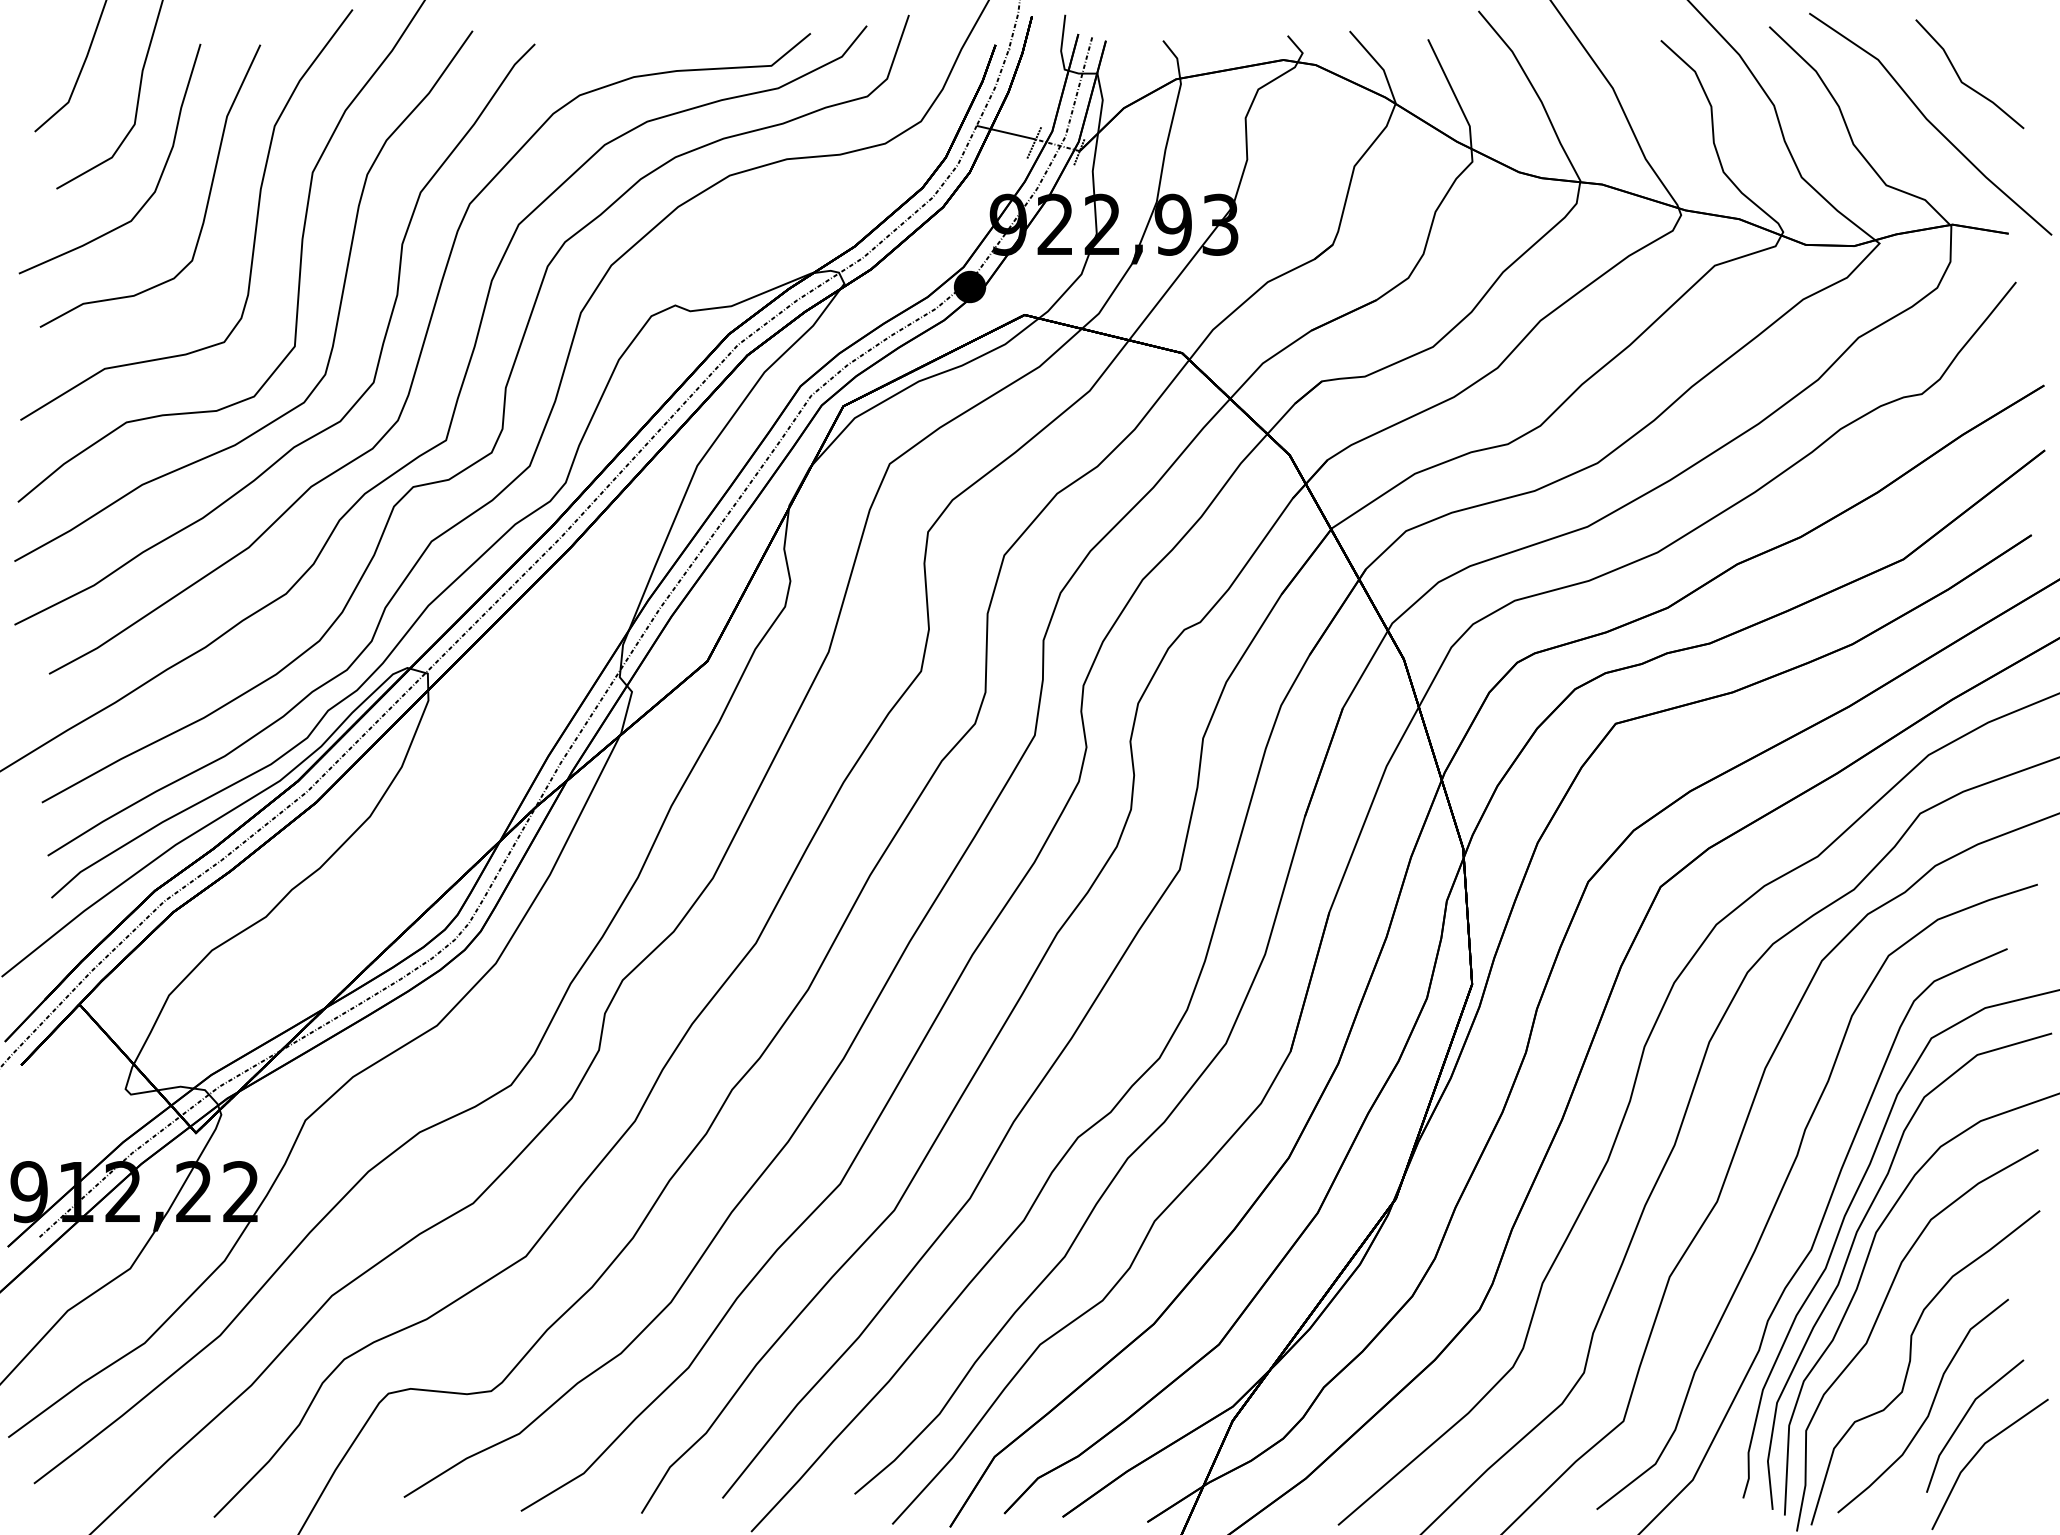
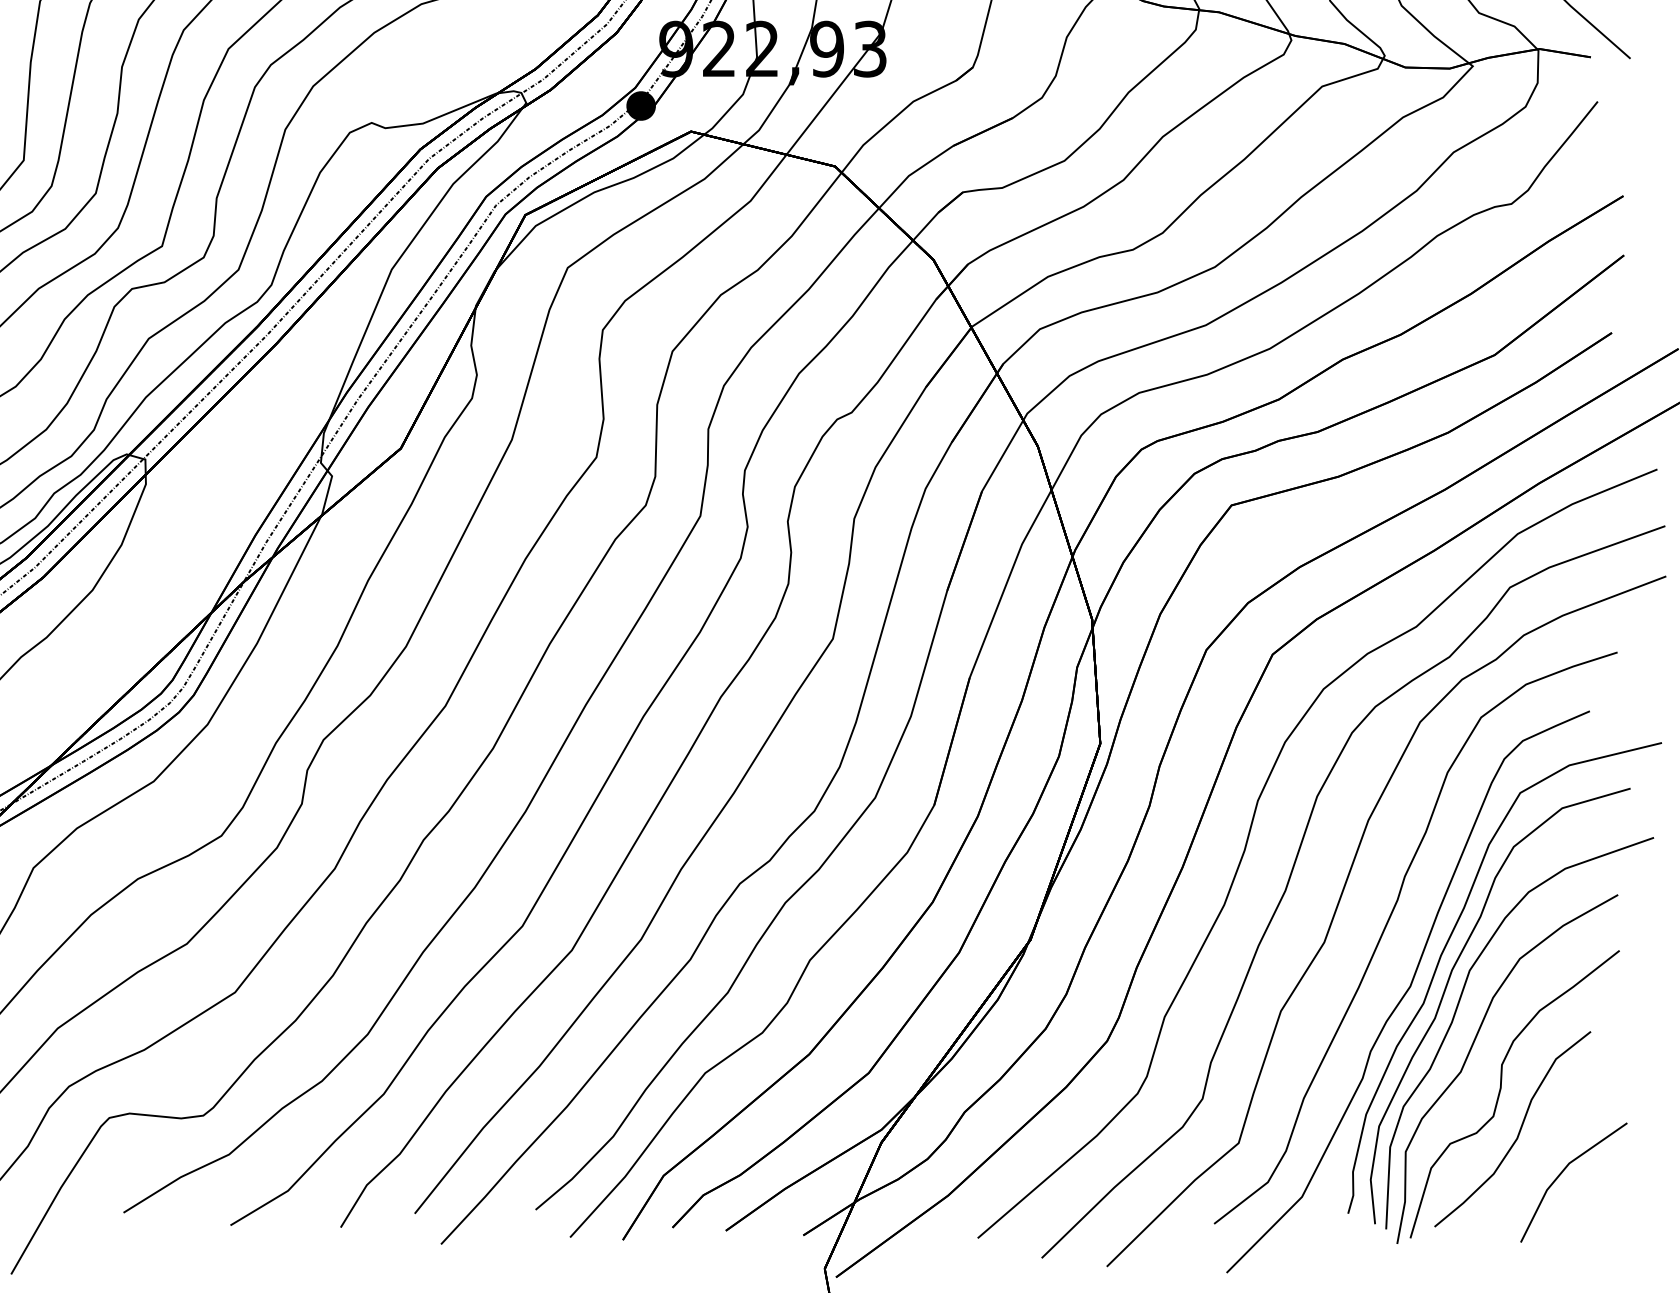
part: (1963, 1420) -> (1549, 1142), removed

